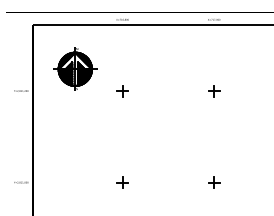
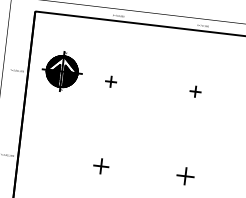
part: (75, 68) -> (62, 70), moved
part: (122, 182) -> (100, 166), size x1.4
part: (214, 182) -> (185, 176), size x1.6

